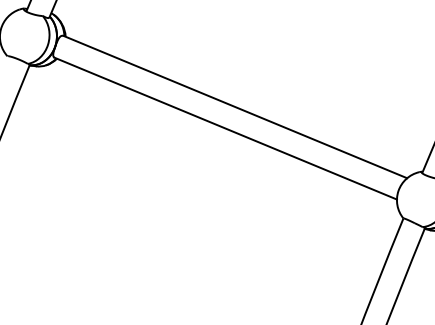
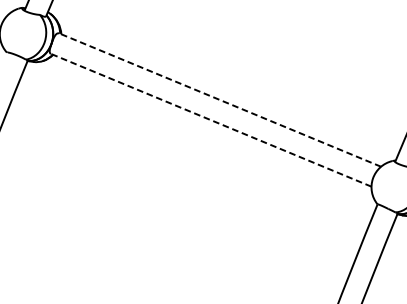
line: (235, 107) -> (220, 100), solid -> dashed
line: (225, 128) -> (210, 120), solid -> dashed

